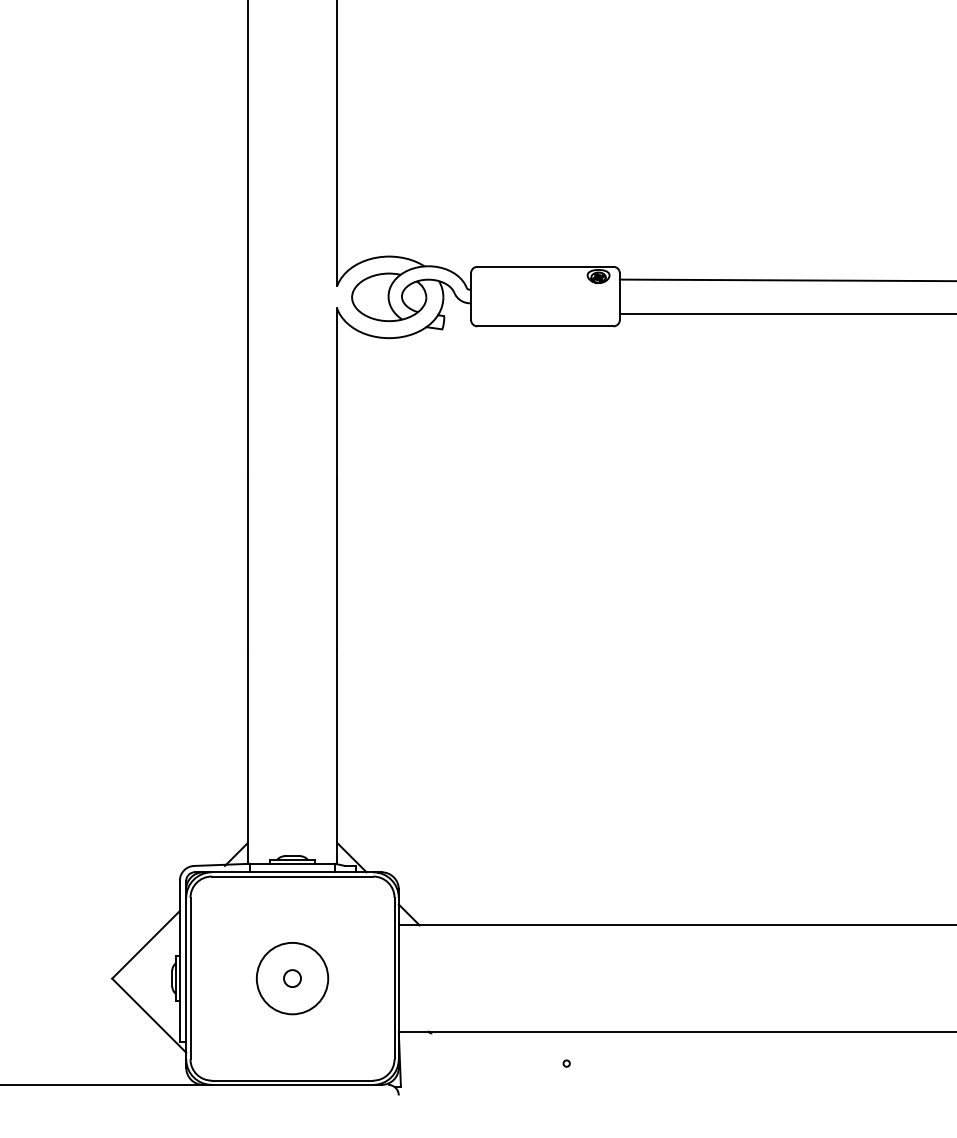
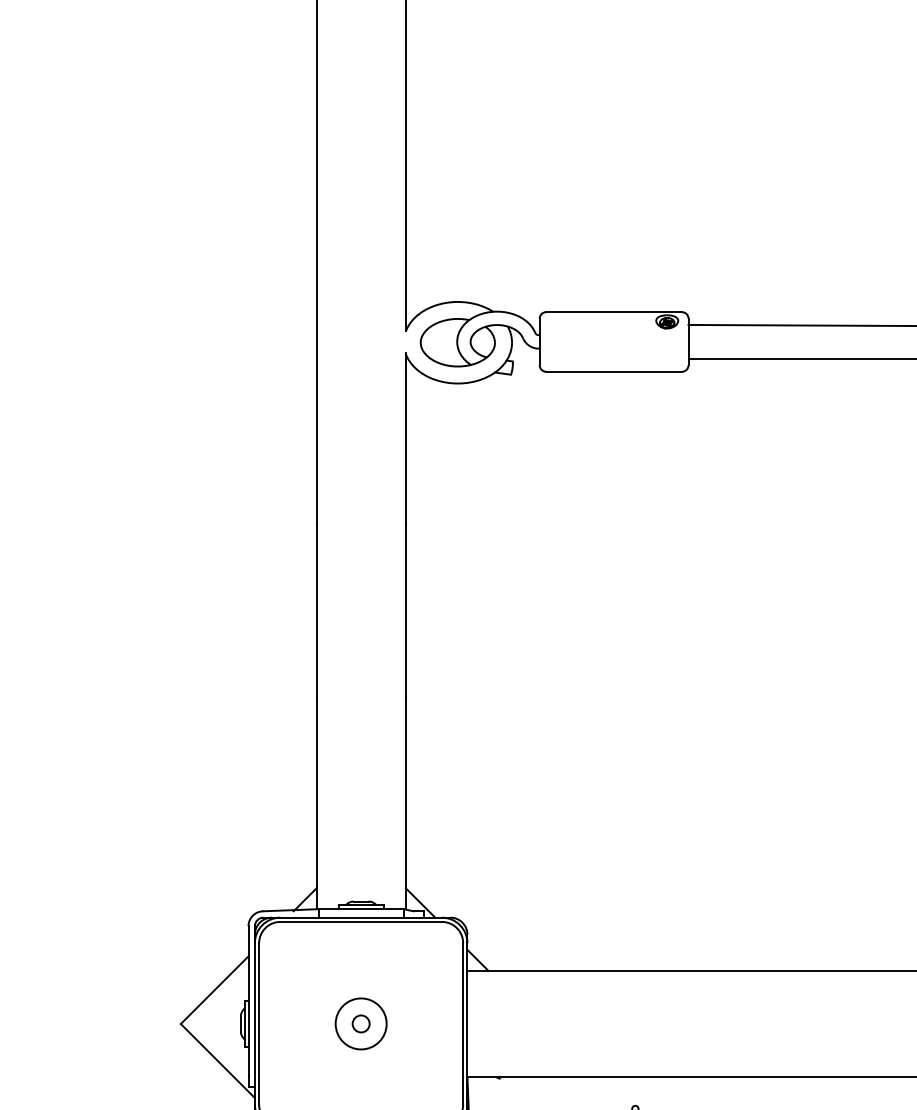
circle: (292, 978) -> (361, 1023), size x0.71

